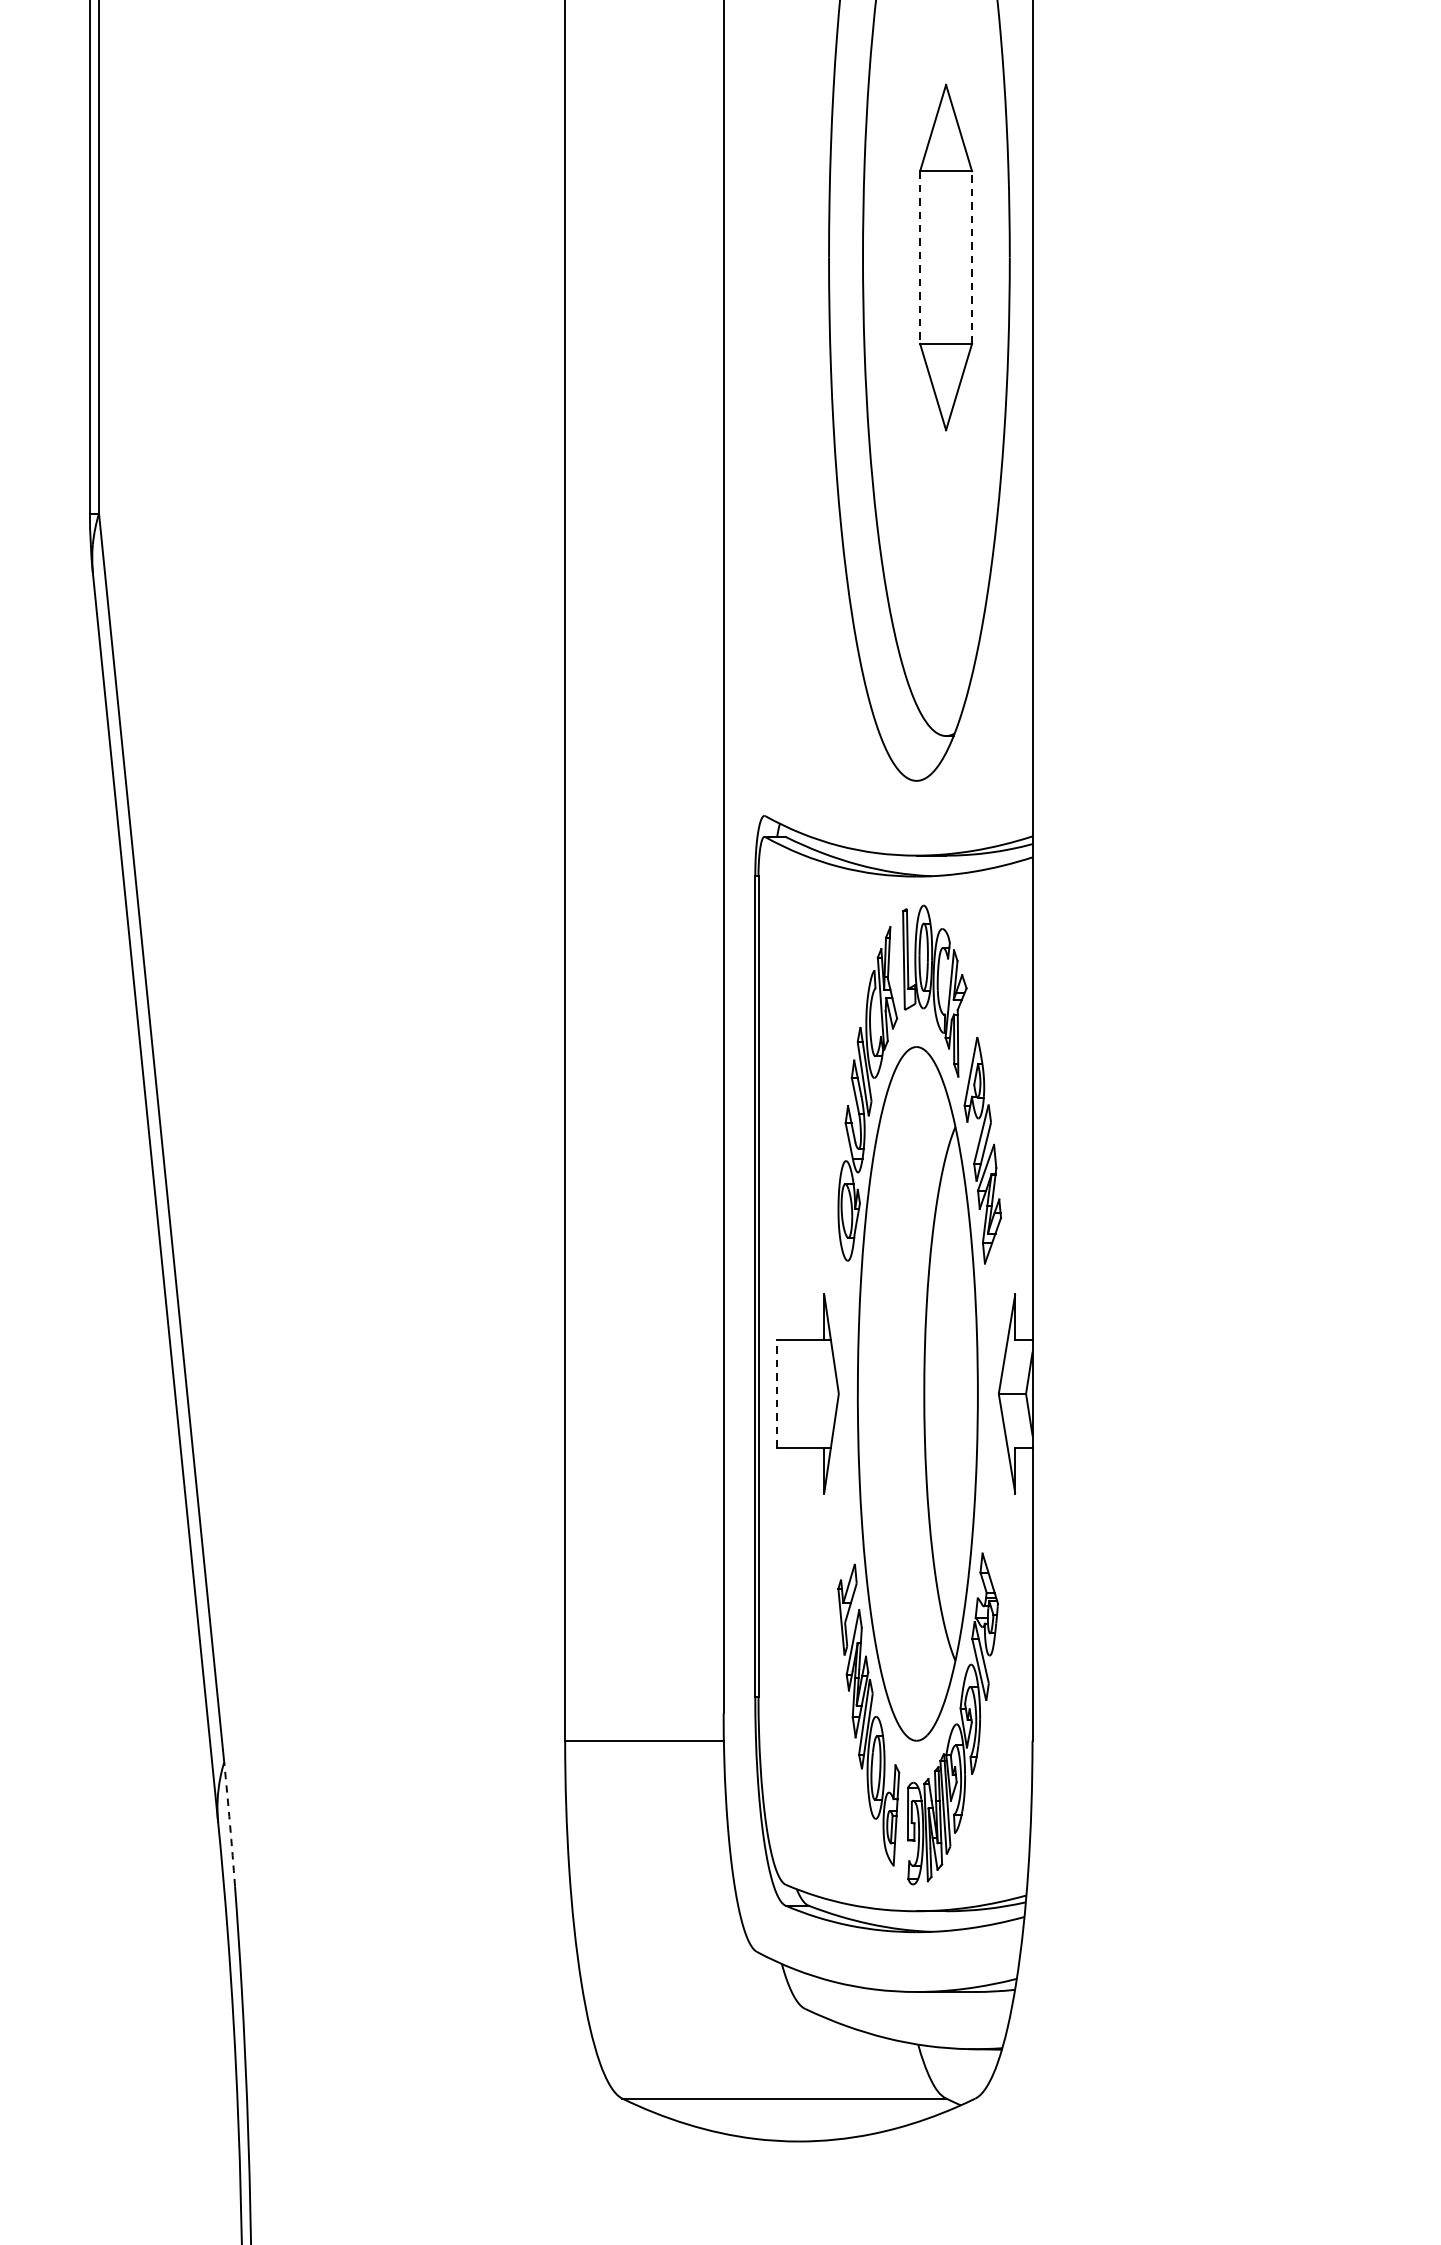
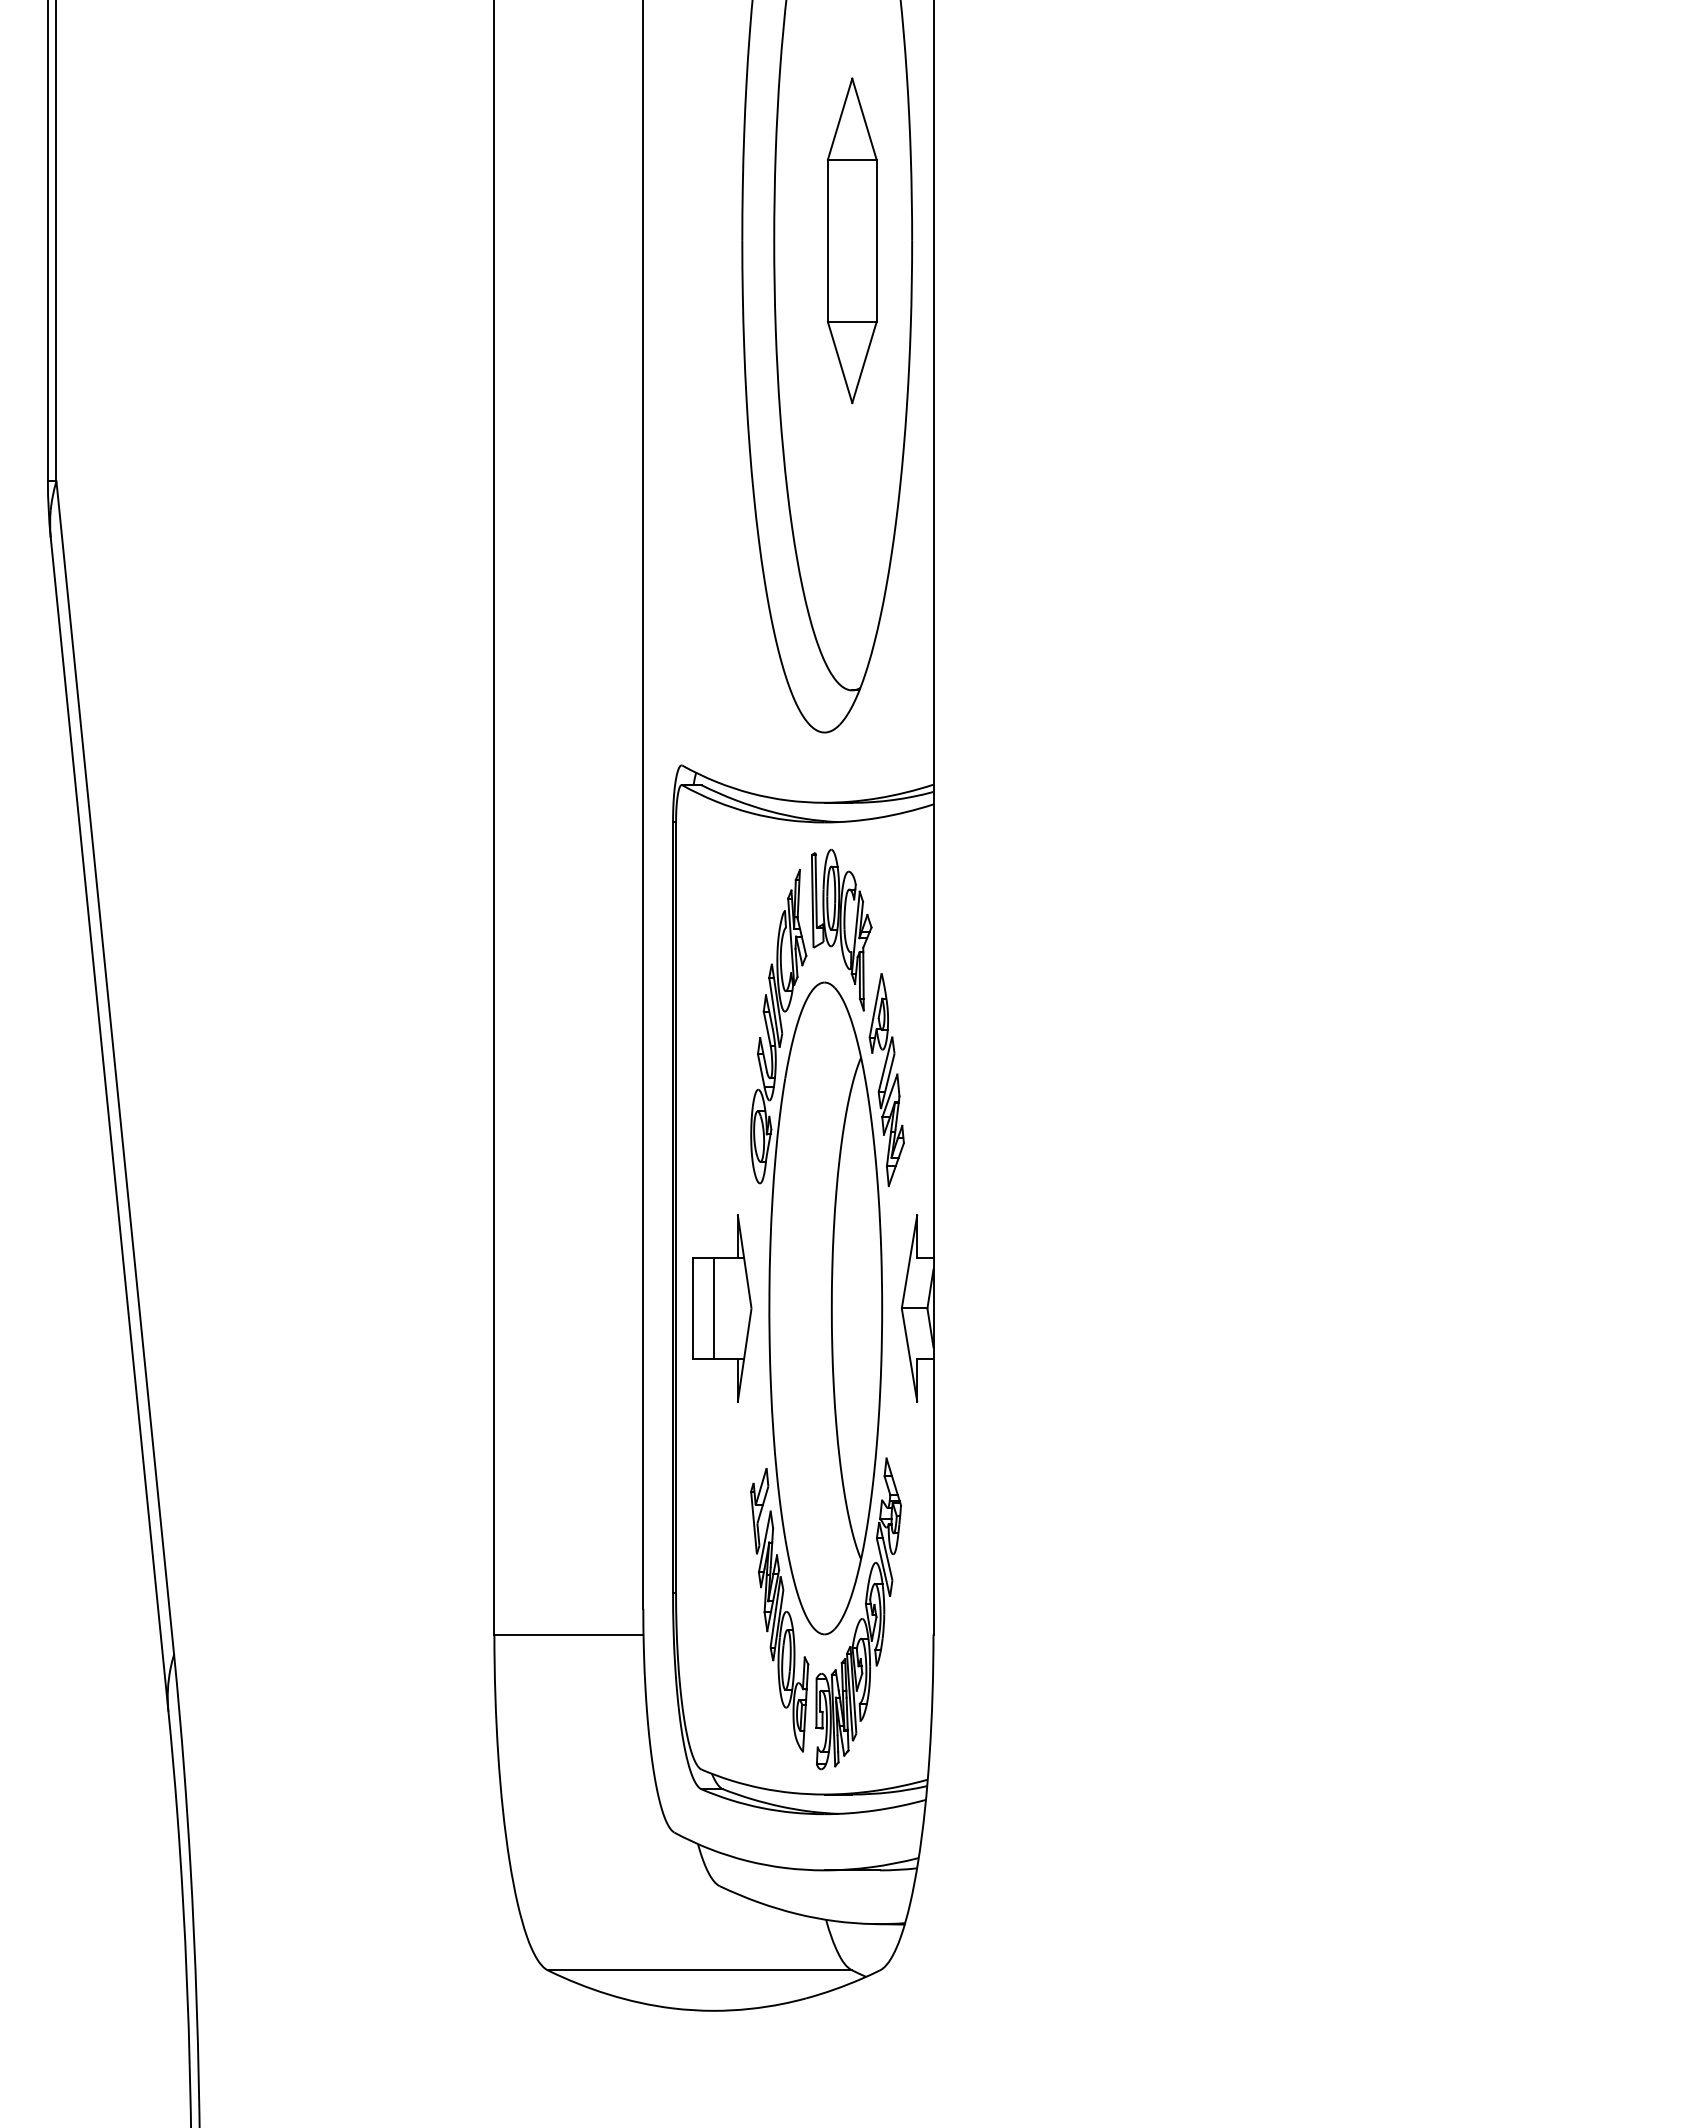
line: (971, 257) -> (876, 240), dashed -> solid
line: (919, 258) -> (827, 241), dashed -> solid
line: (777, 1393) -> (693, 1308), dashed -> solid
line: (798, 1393) -> (713, 1308), added
arc: (229, 1823) -> (179, 1712), dashed -> solid

